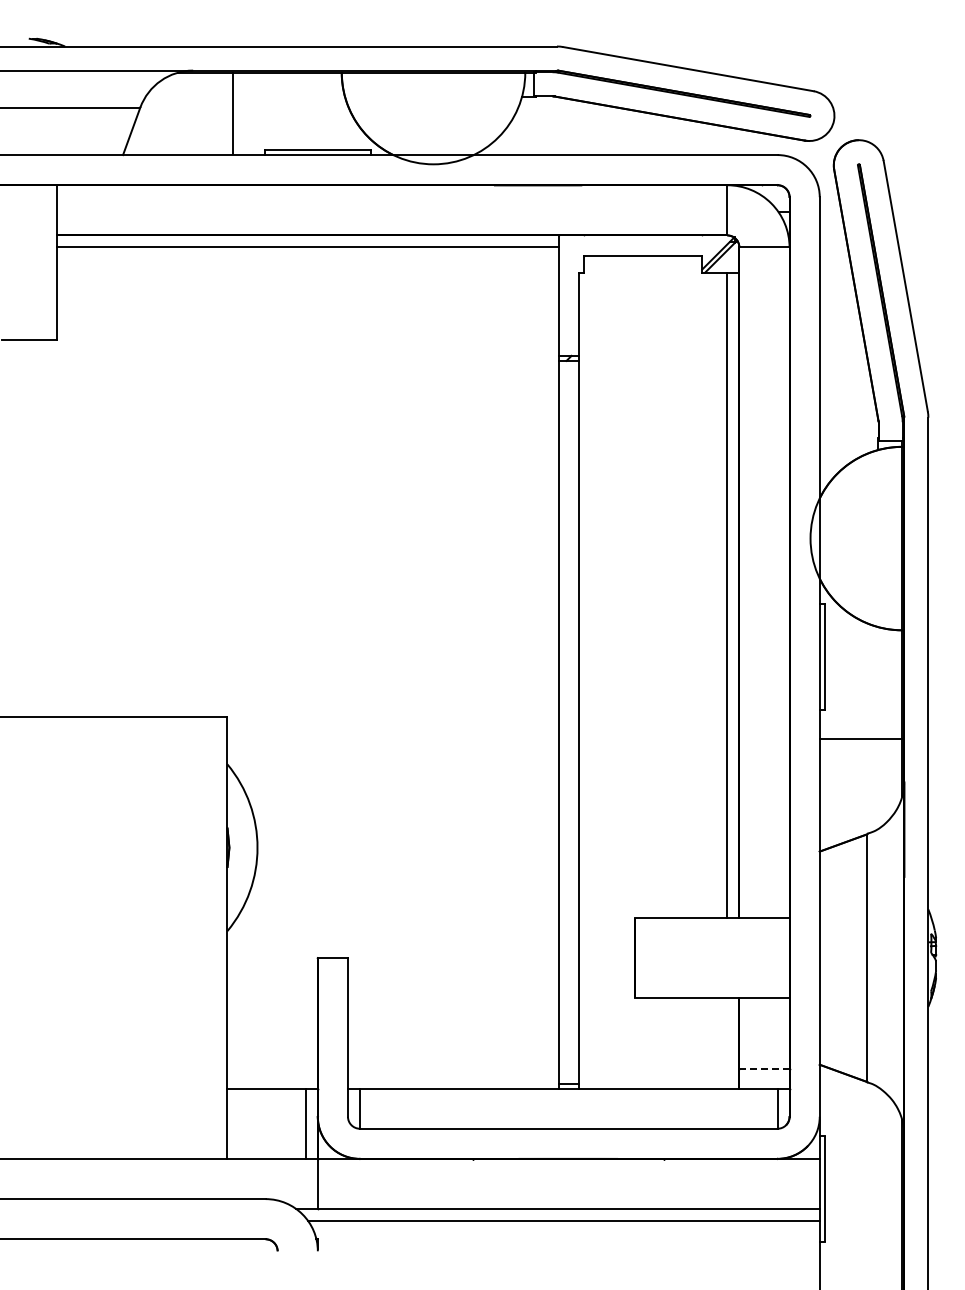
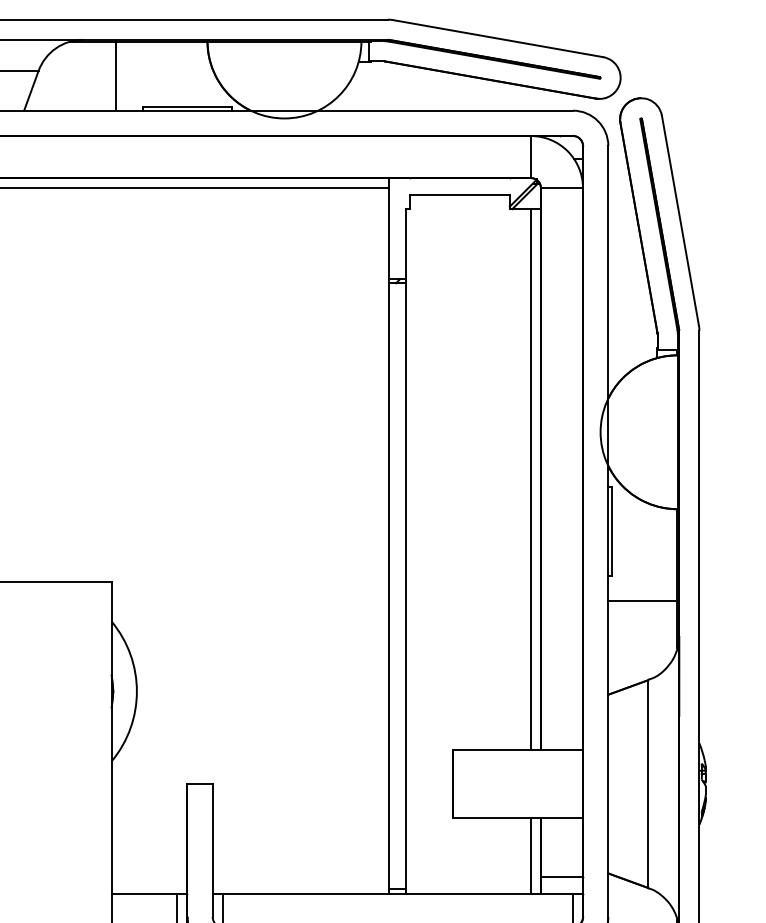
line: (727, 1043) -> (530, 855), added
line: (764, 1068) -> (561, 876), dashed -> solid

